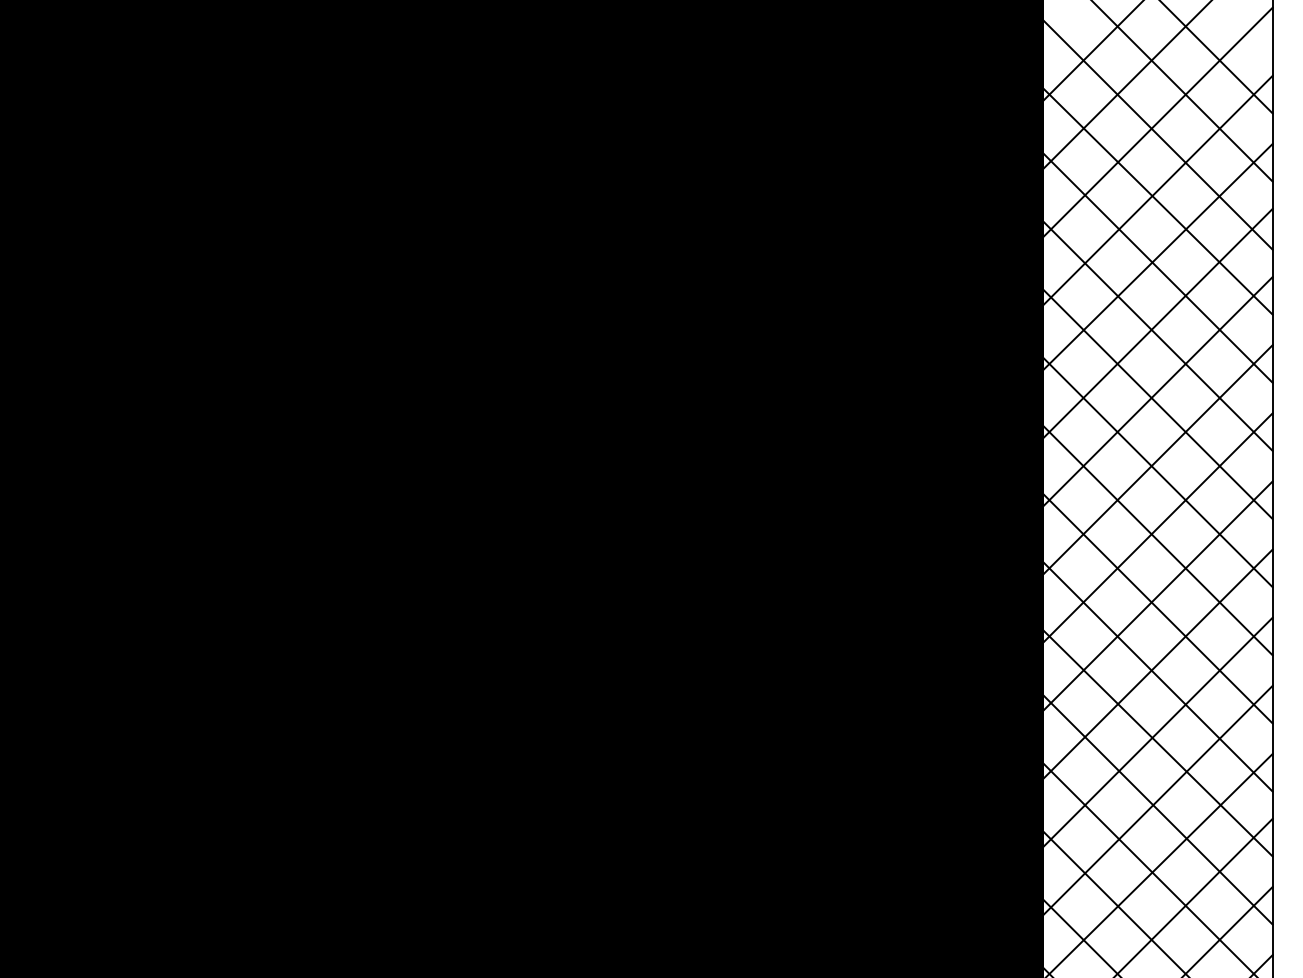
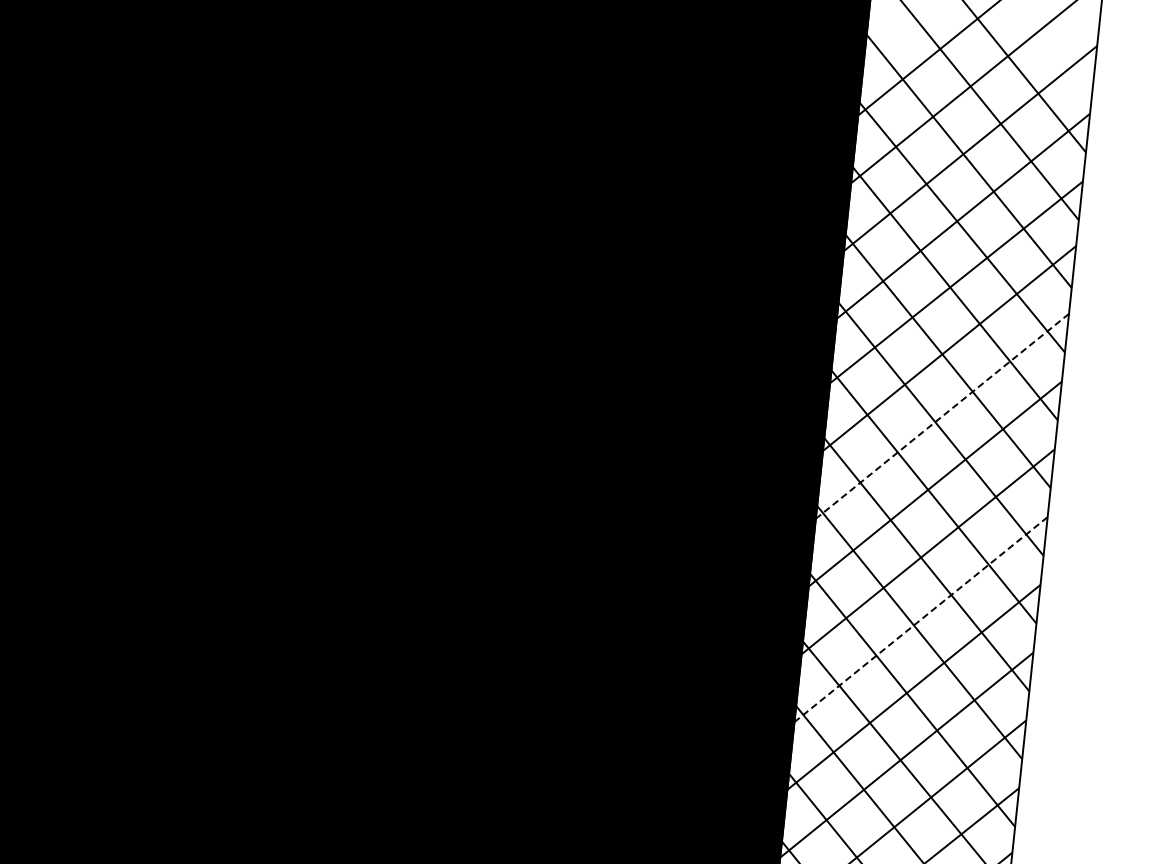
line: (1158, 391) -> (942, 416), solid -> dashed
line: (1158, 595) -> (921, 619), solid -> dashed

